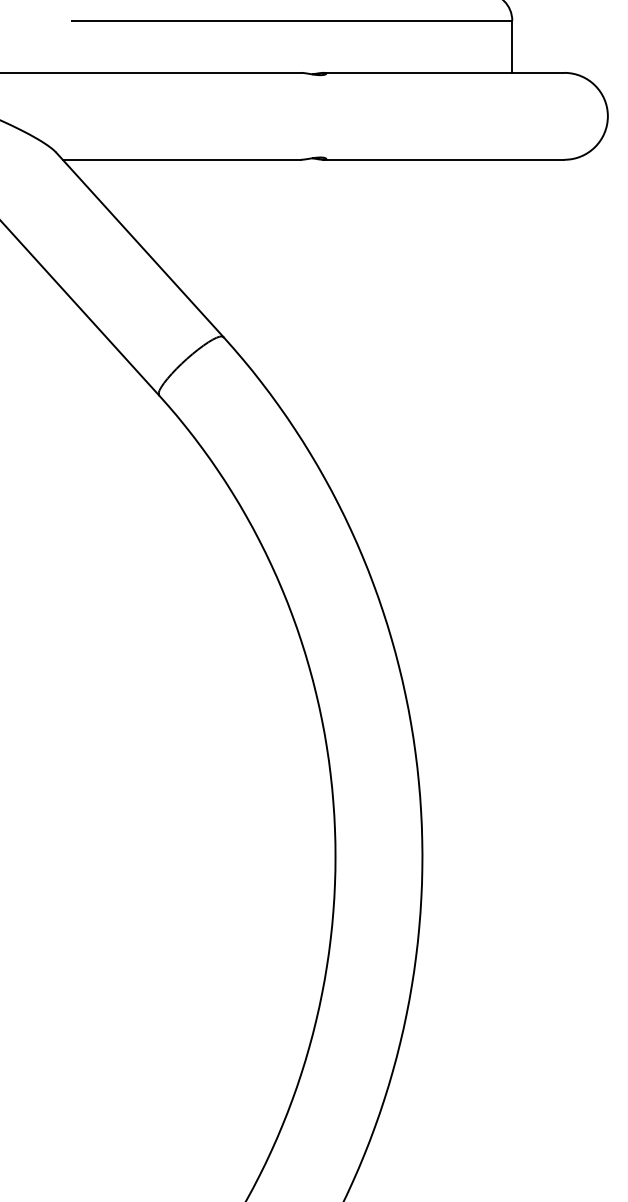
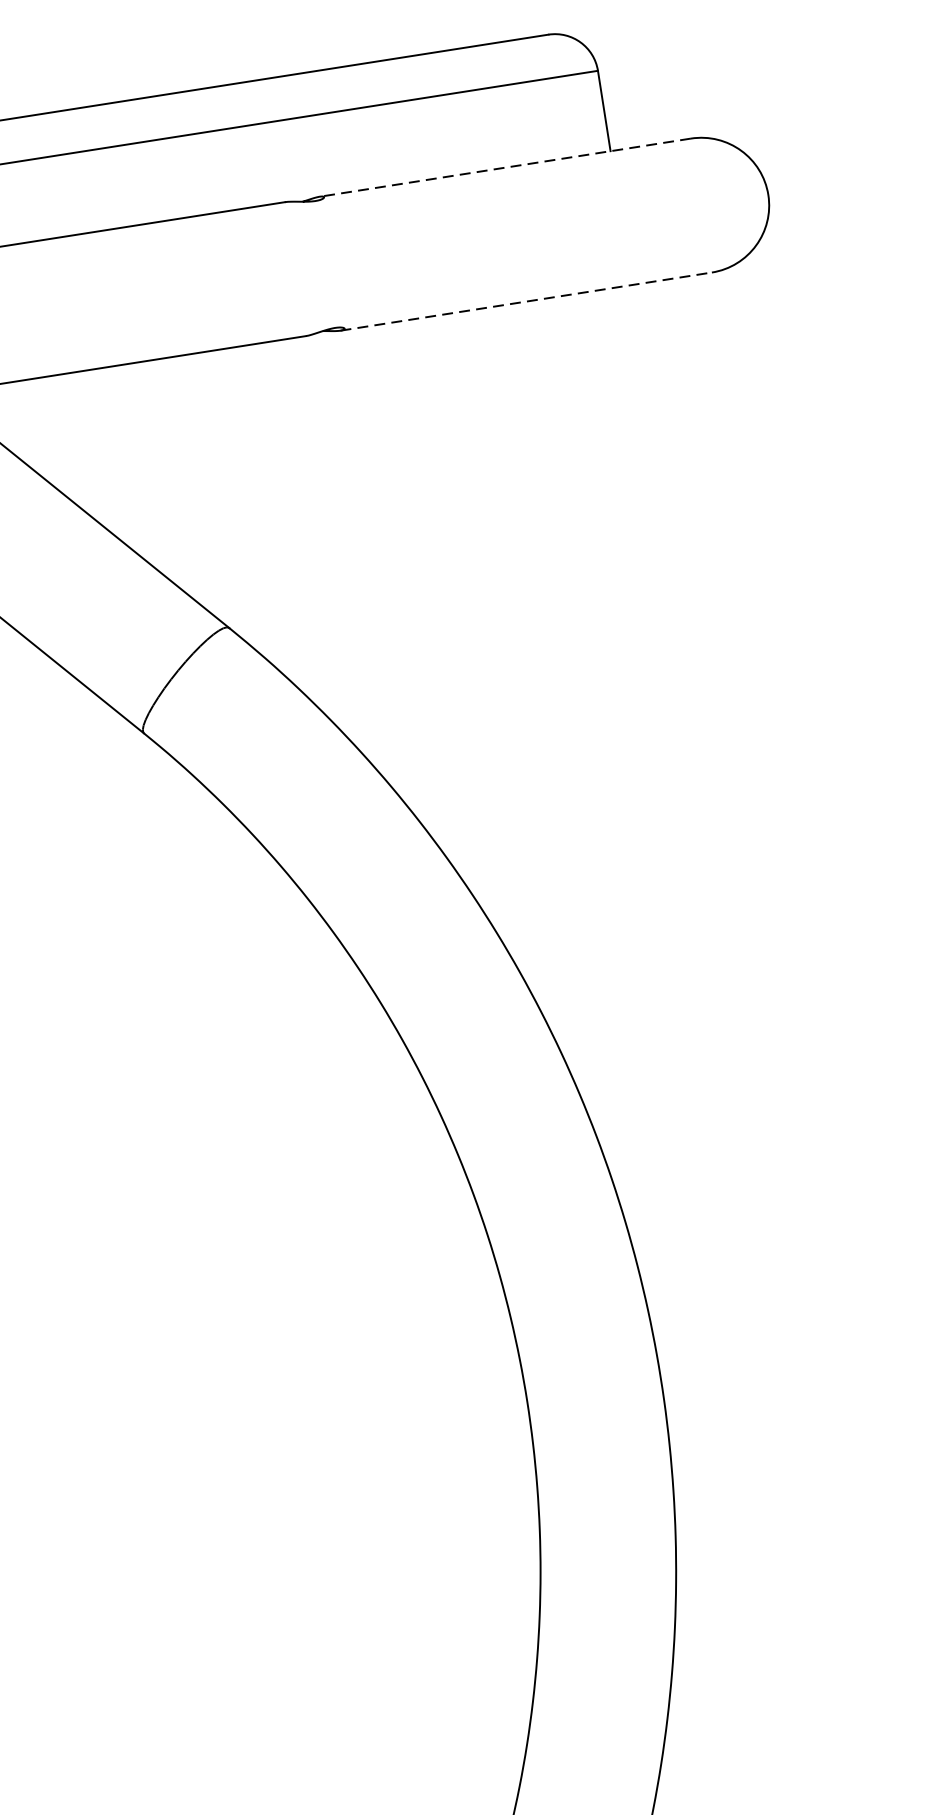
line: (443, 72) -> (504, 167), solid -> dashed
line: (444, 159) -> (526, 301), solid -> dashed

